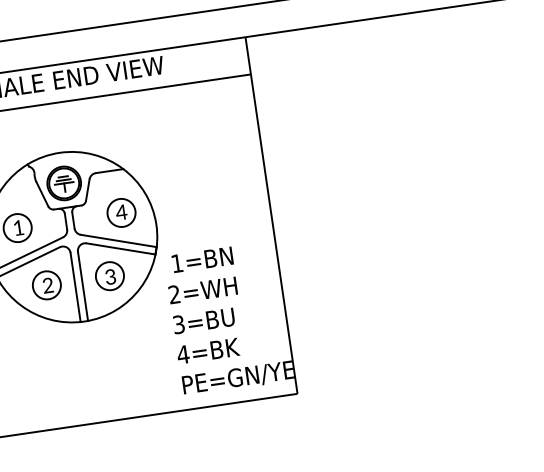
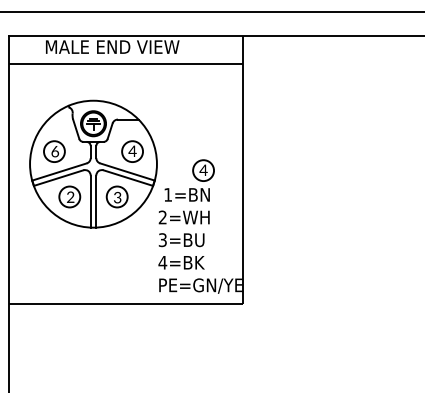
part: (219, 224) -> (203, 170), added
text: (19, 227) -> (55, 151), 1 -> 6

